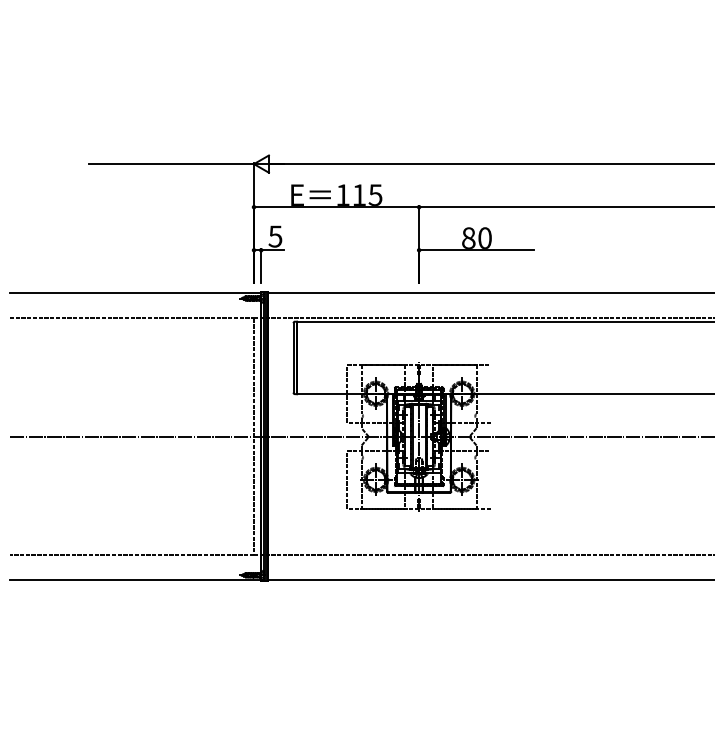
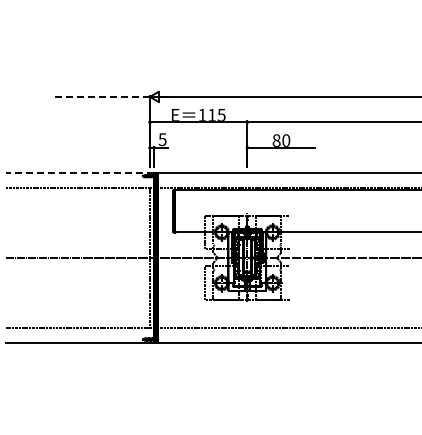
line: (171, 163) -> (101, 96), solid -> dashed
line: (134, 293) -> (79, 173), solid -> dashed

